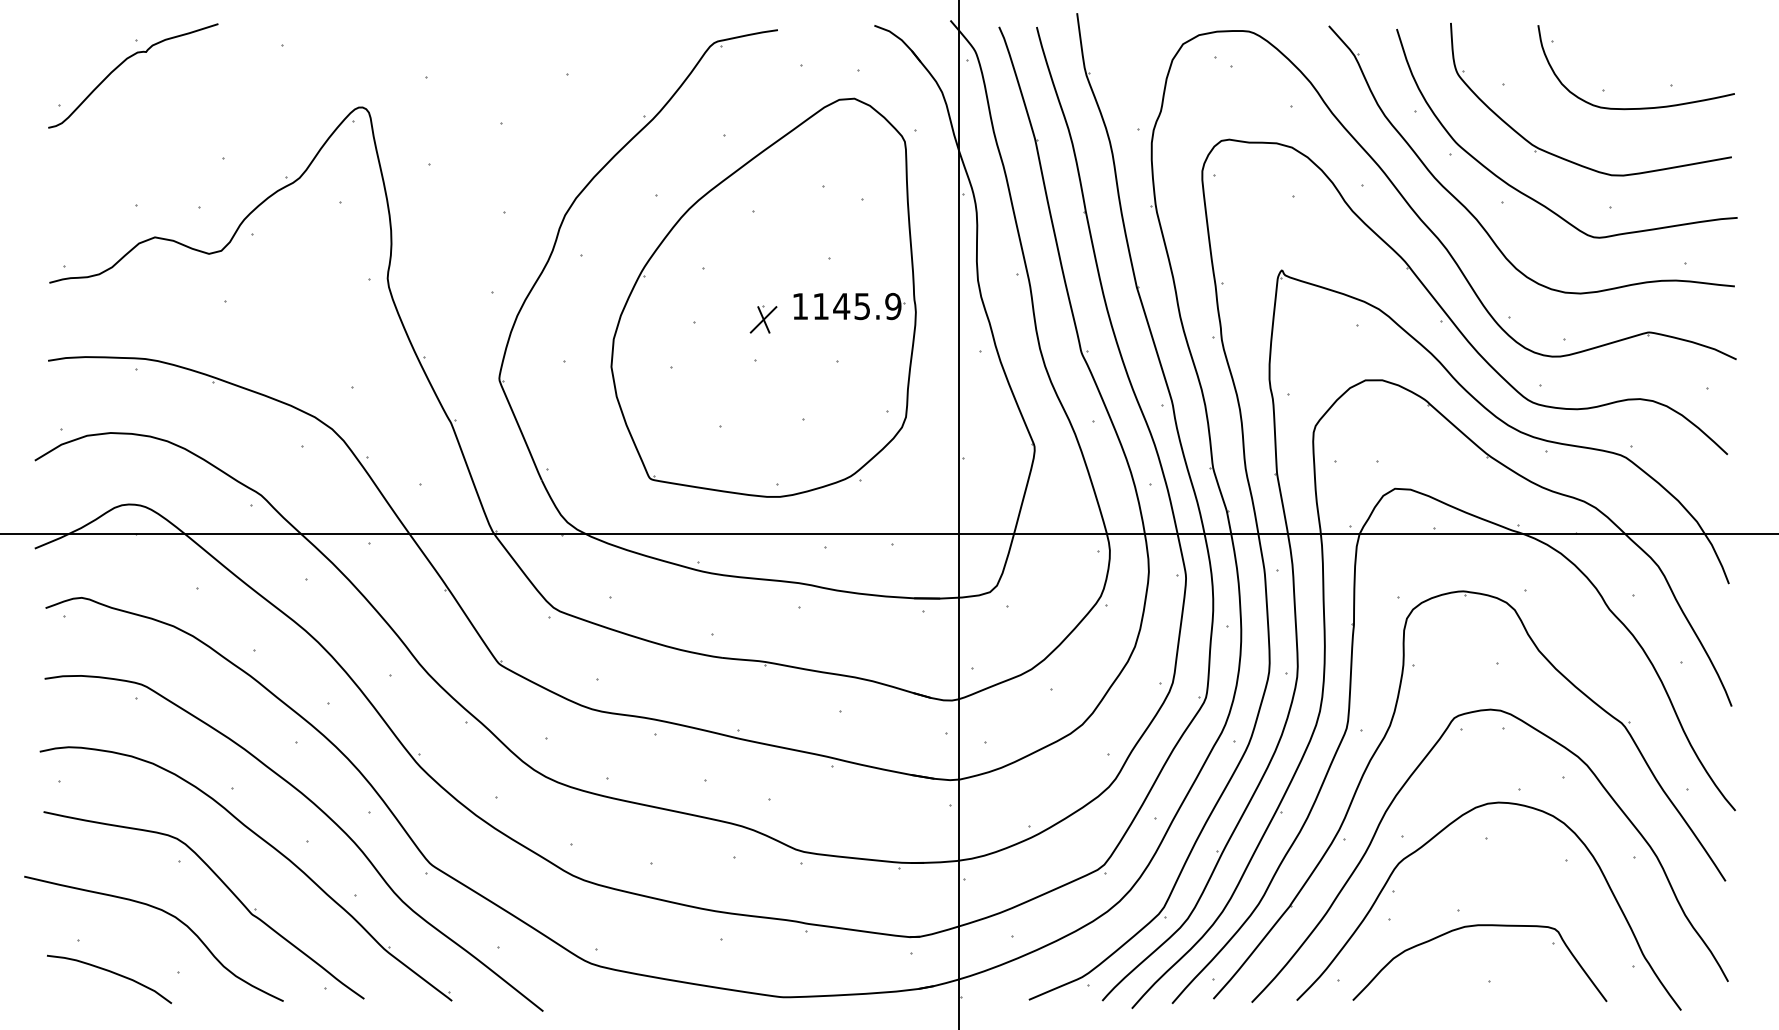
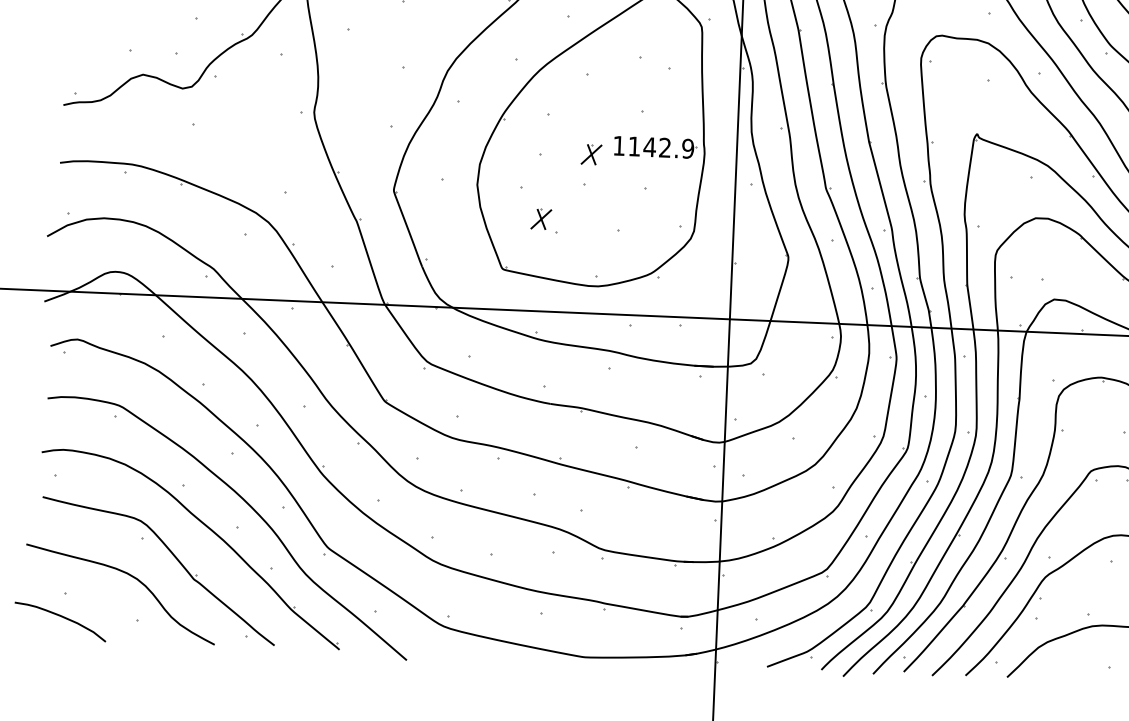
text: (861, 306) -> (664, 147), 1145.9 -> 1142.9
part: (699, 409) -> (541, 219), added
curve: (112, 973) -> (62, 617), moved

